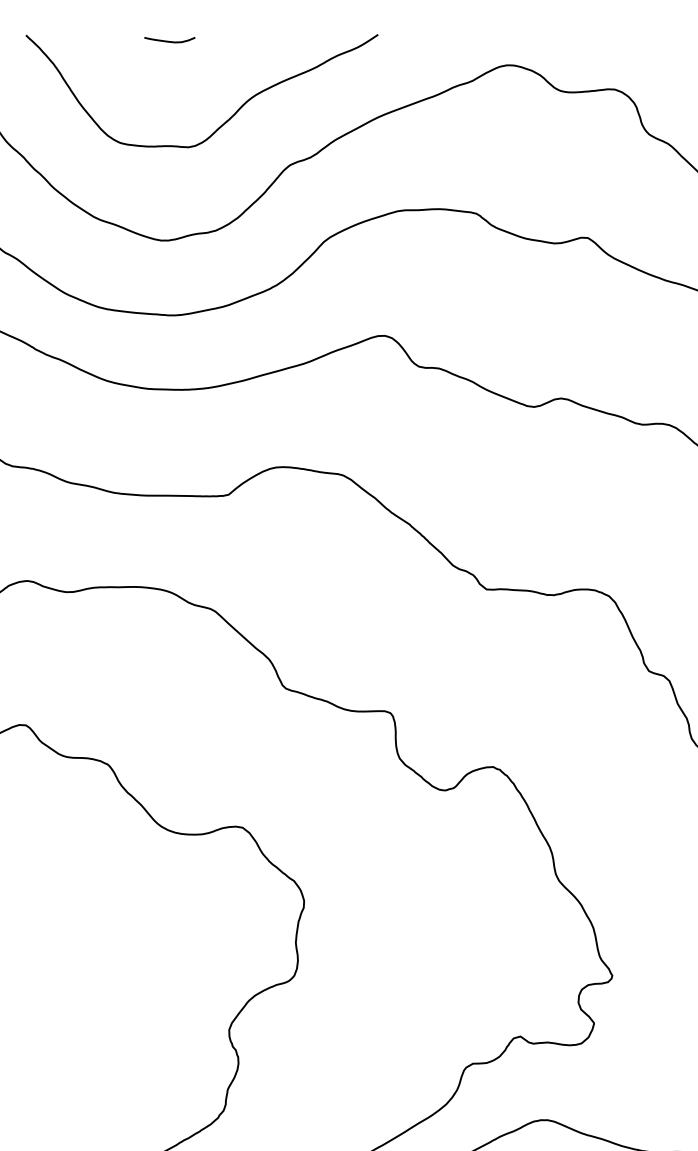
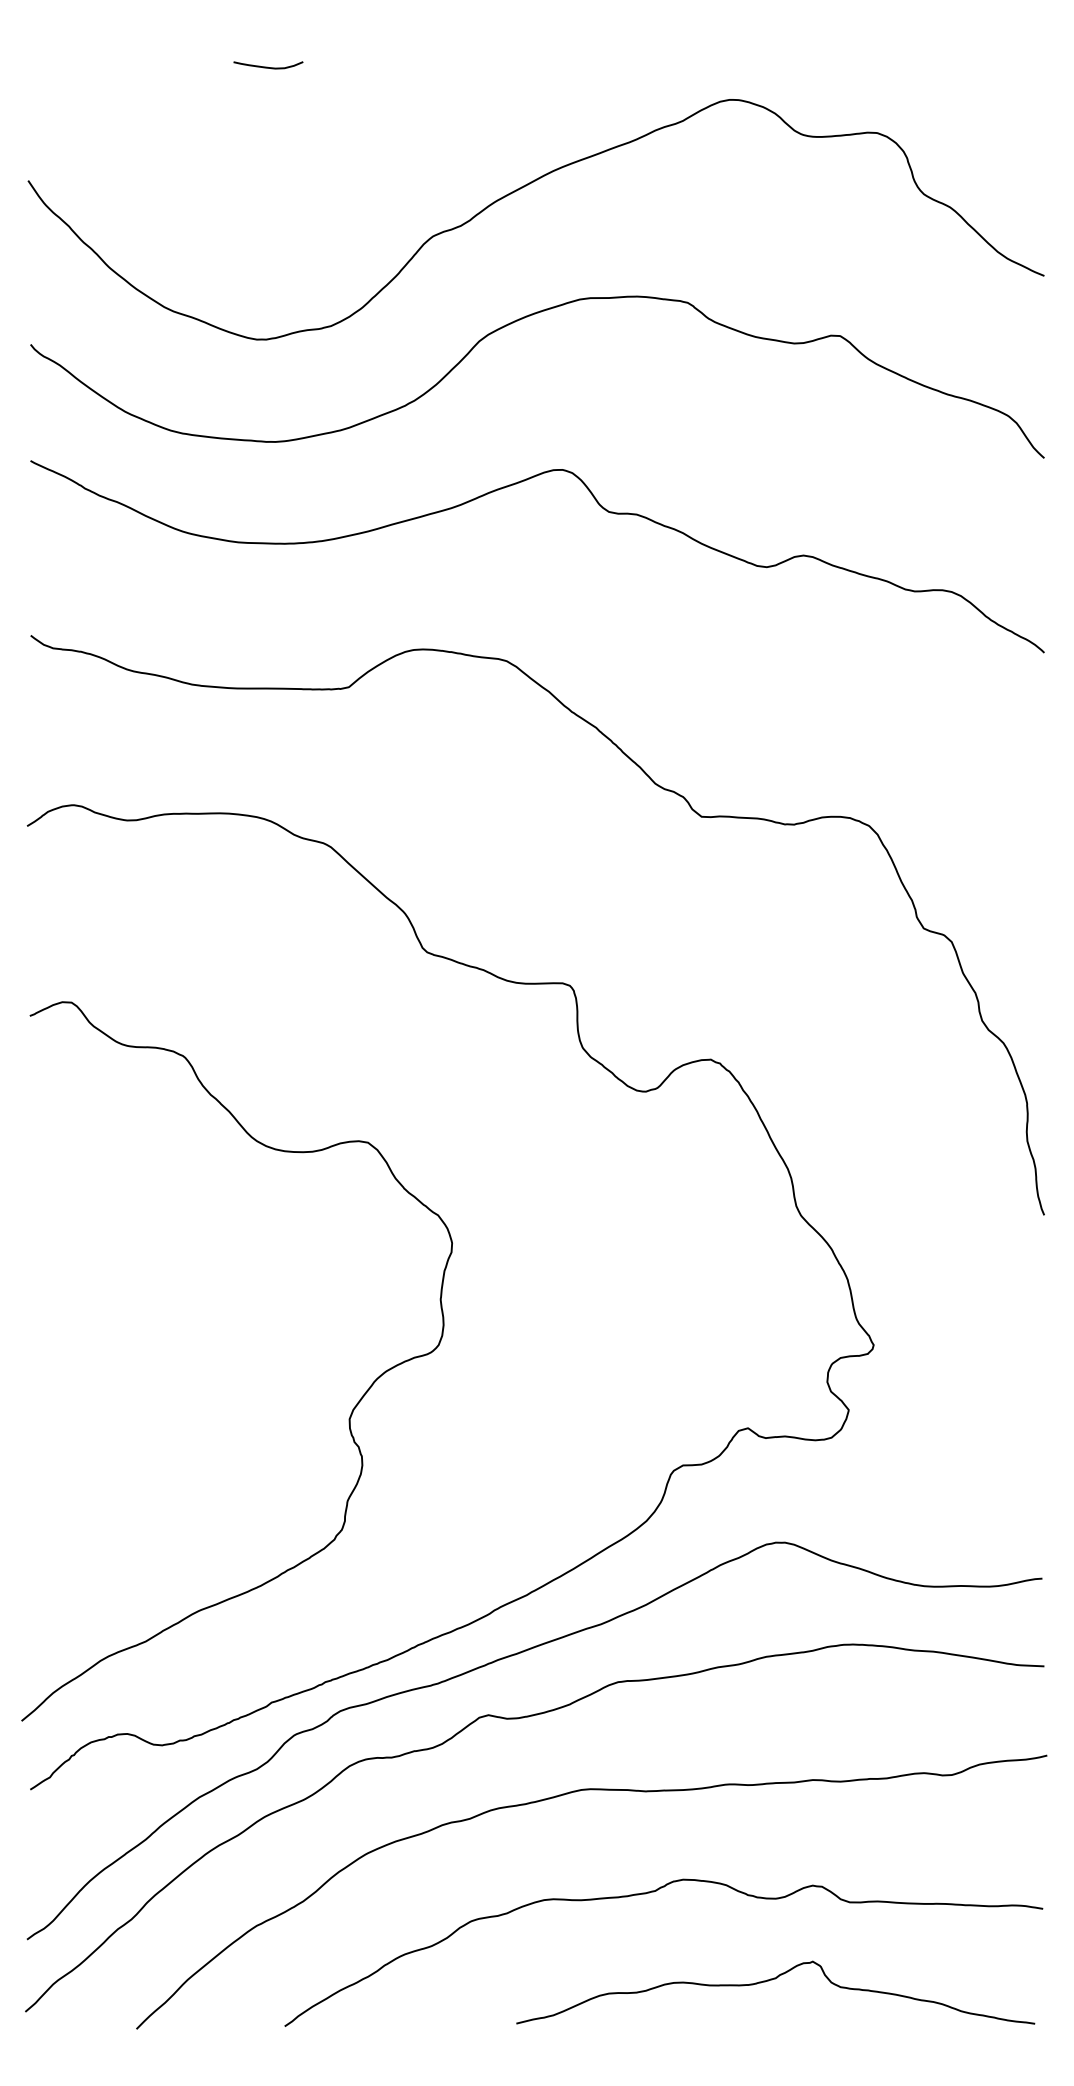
curve: (229, 117) -> (350, 171), removed

